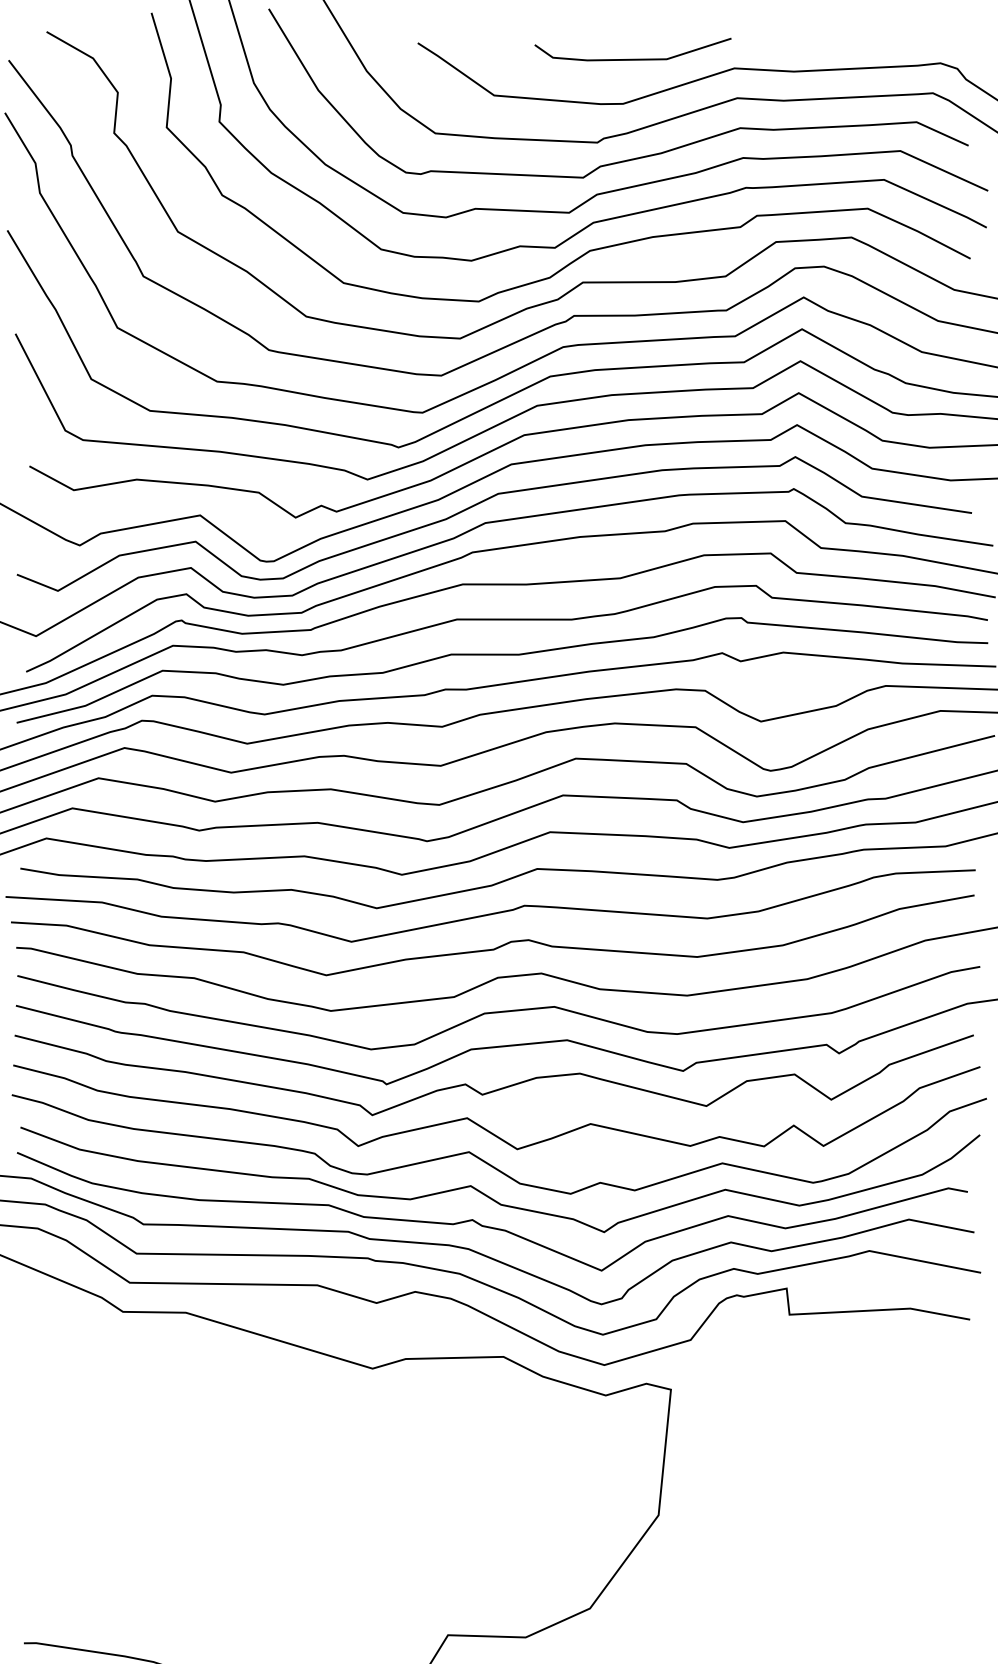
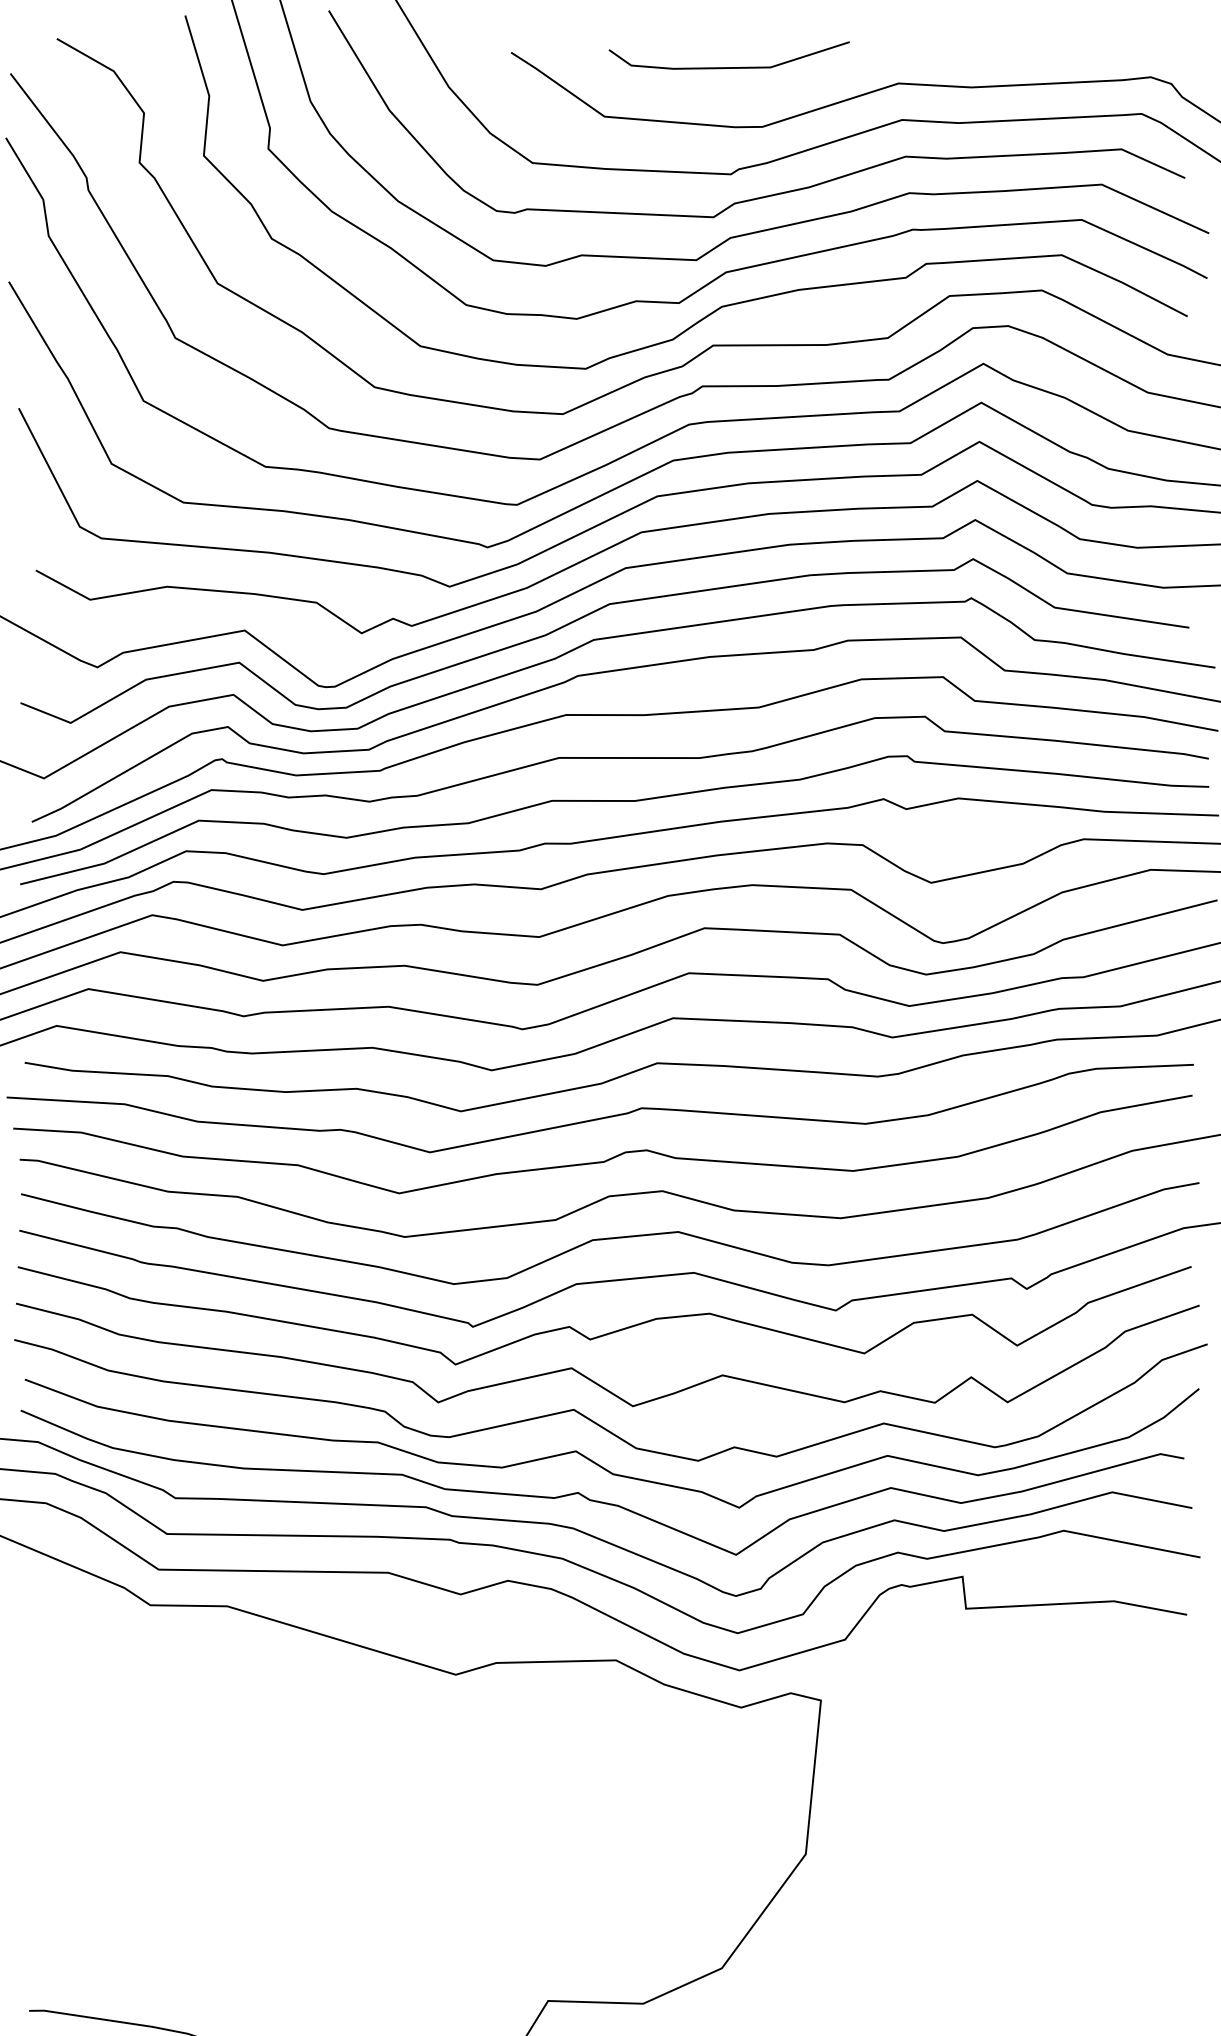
line: (632, 58) -> (728, 66), moved

